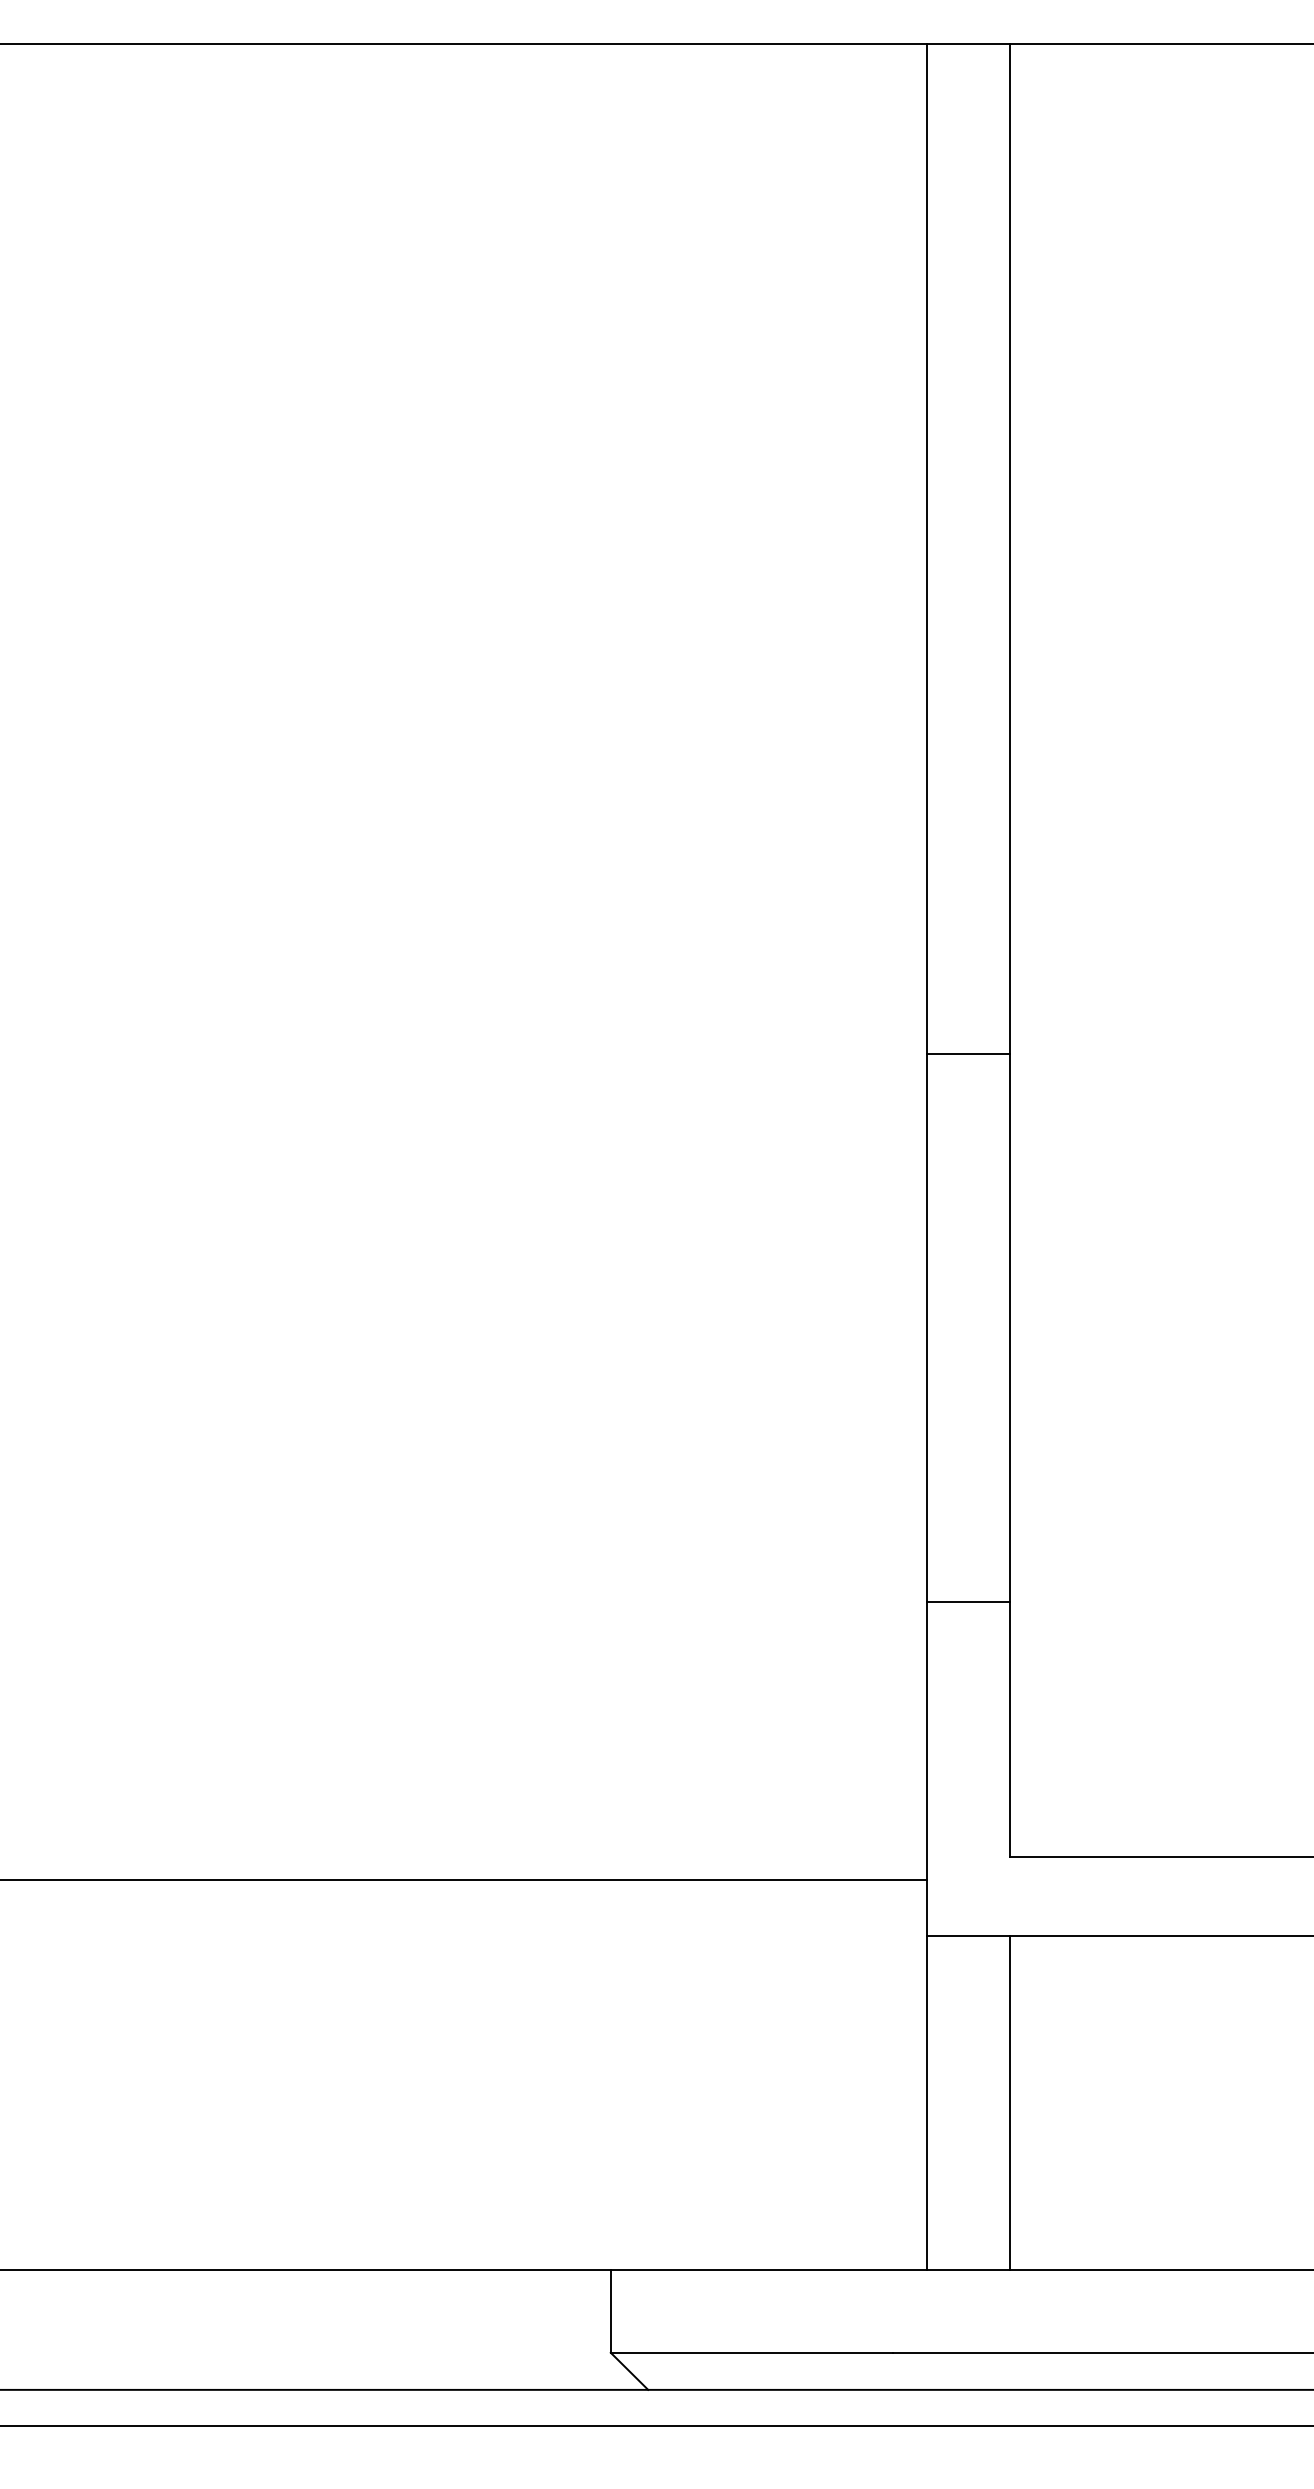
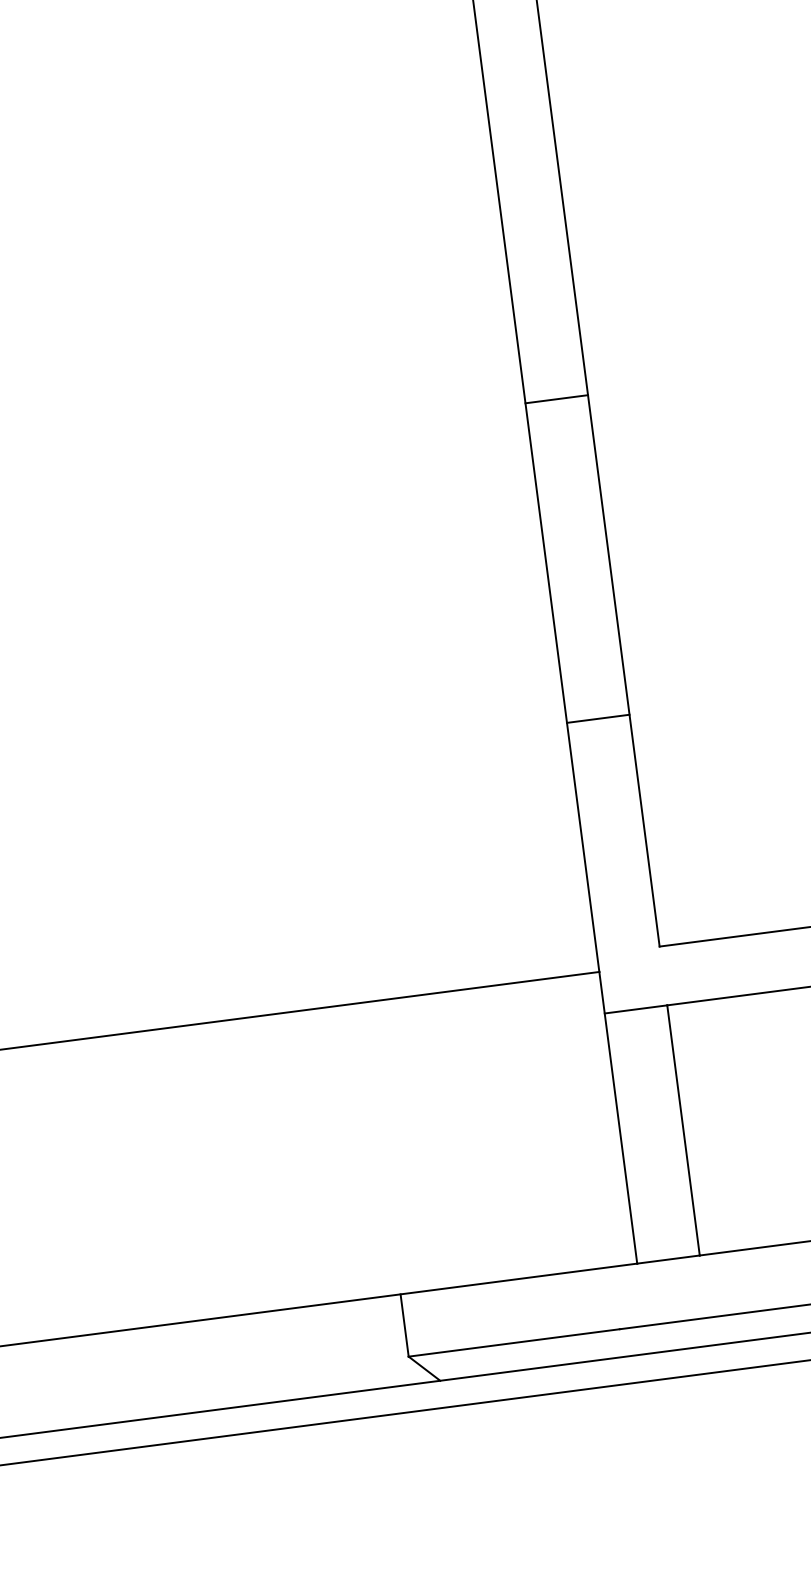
line: (968, 1054) -> (556, 399), moved
line: (968, 1601) -> (598, 718), moved

